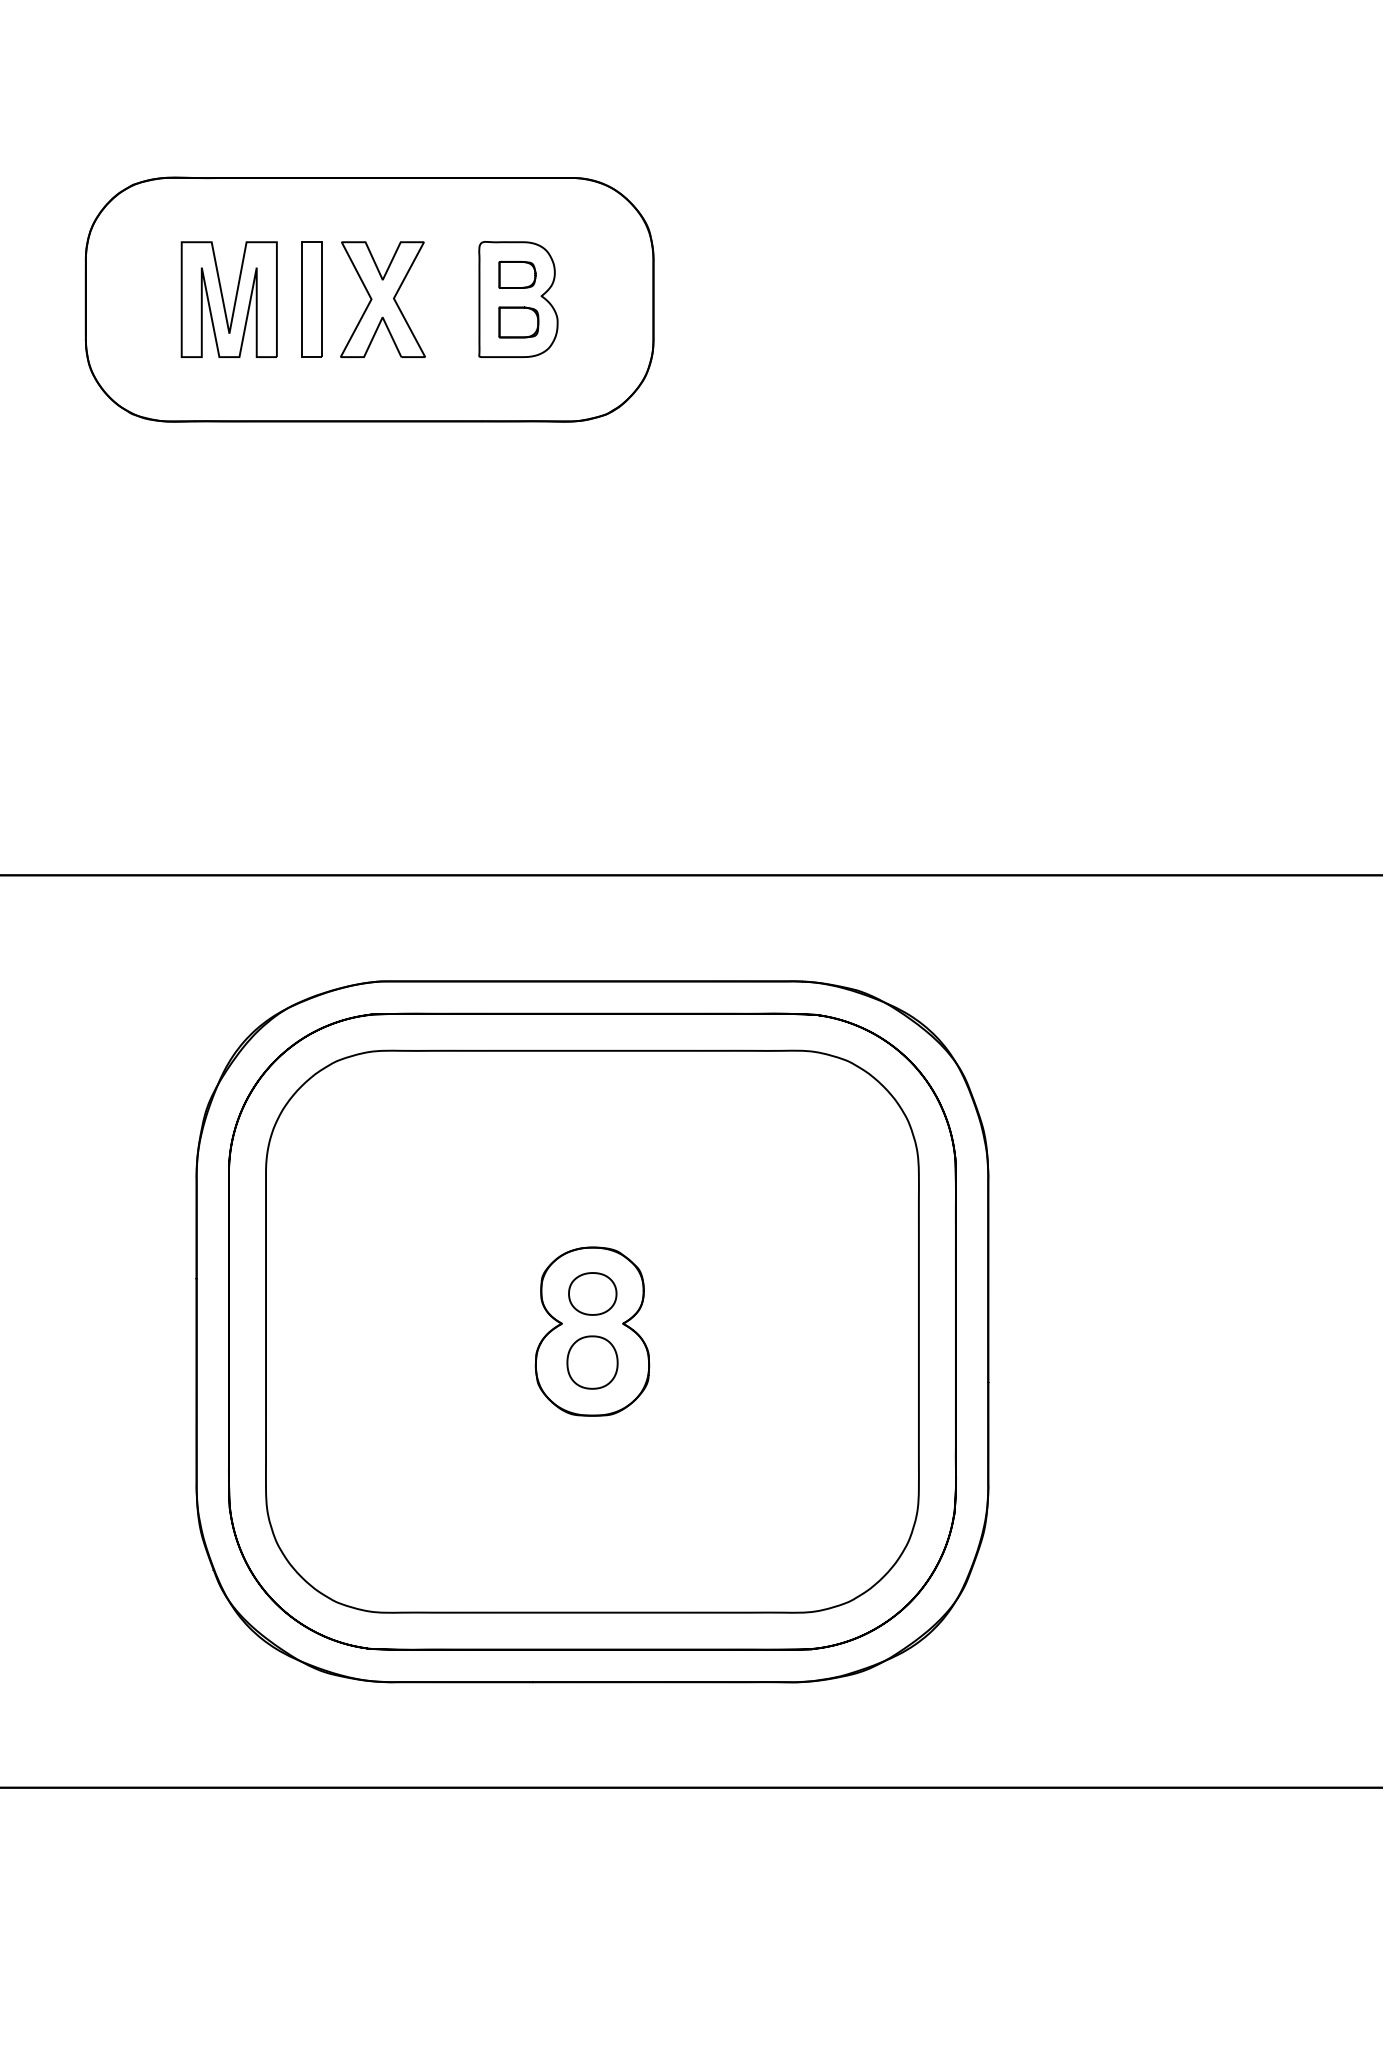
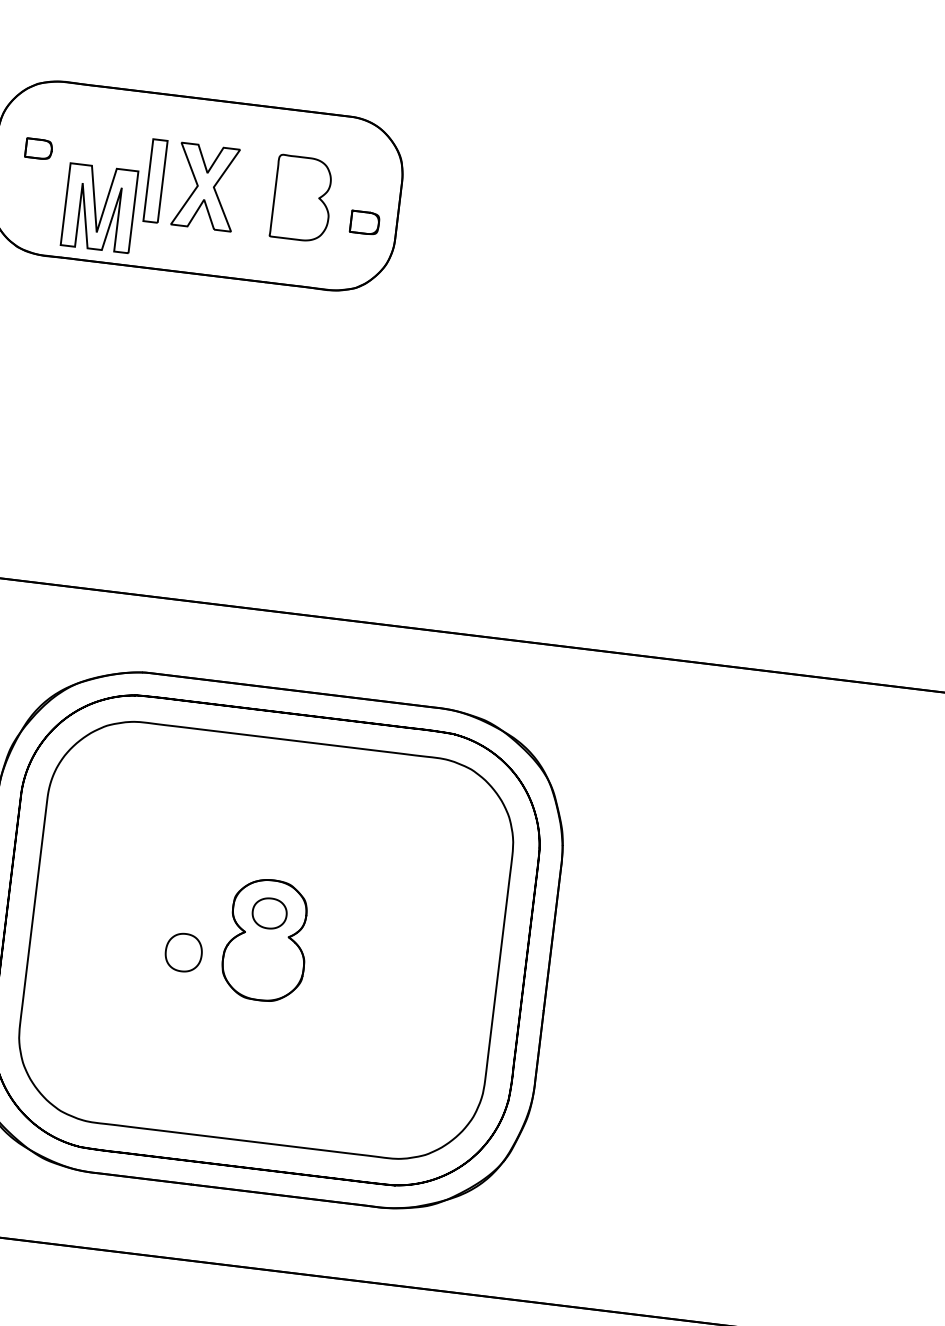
part: (517, 274) -> (38, 148), moved
part: (228, 299) -> (99, 208), moved
part: (518, 322) -> (364, 222), moved
part: (592, 1362) -> (183, 952), moved

